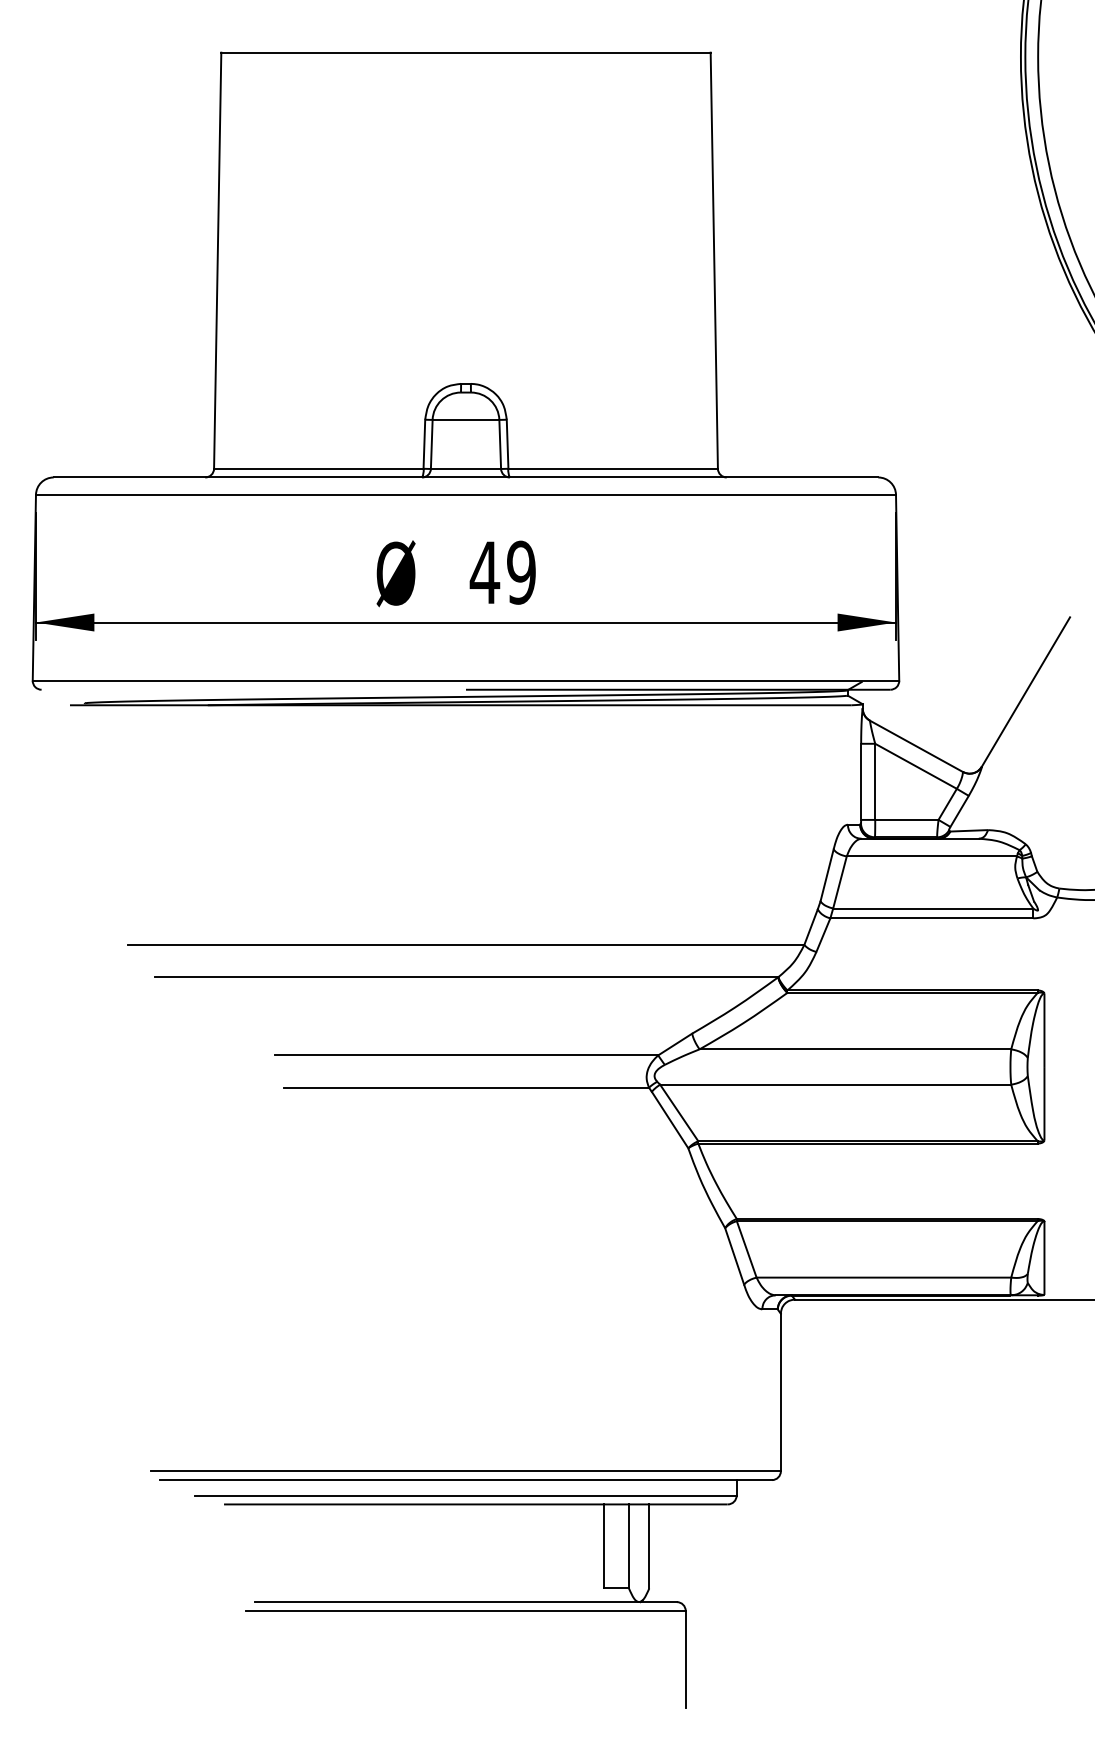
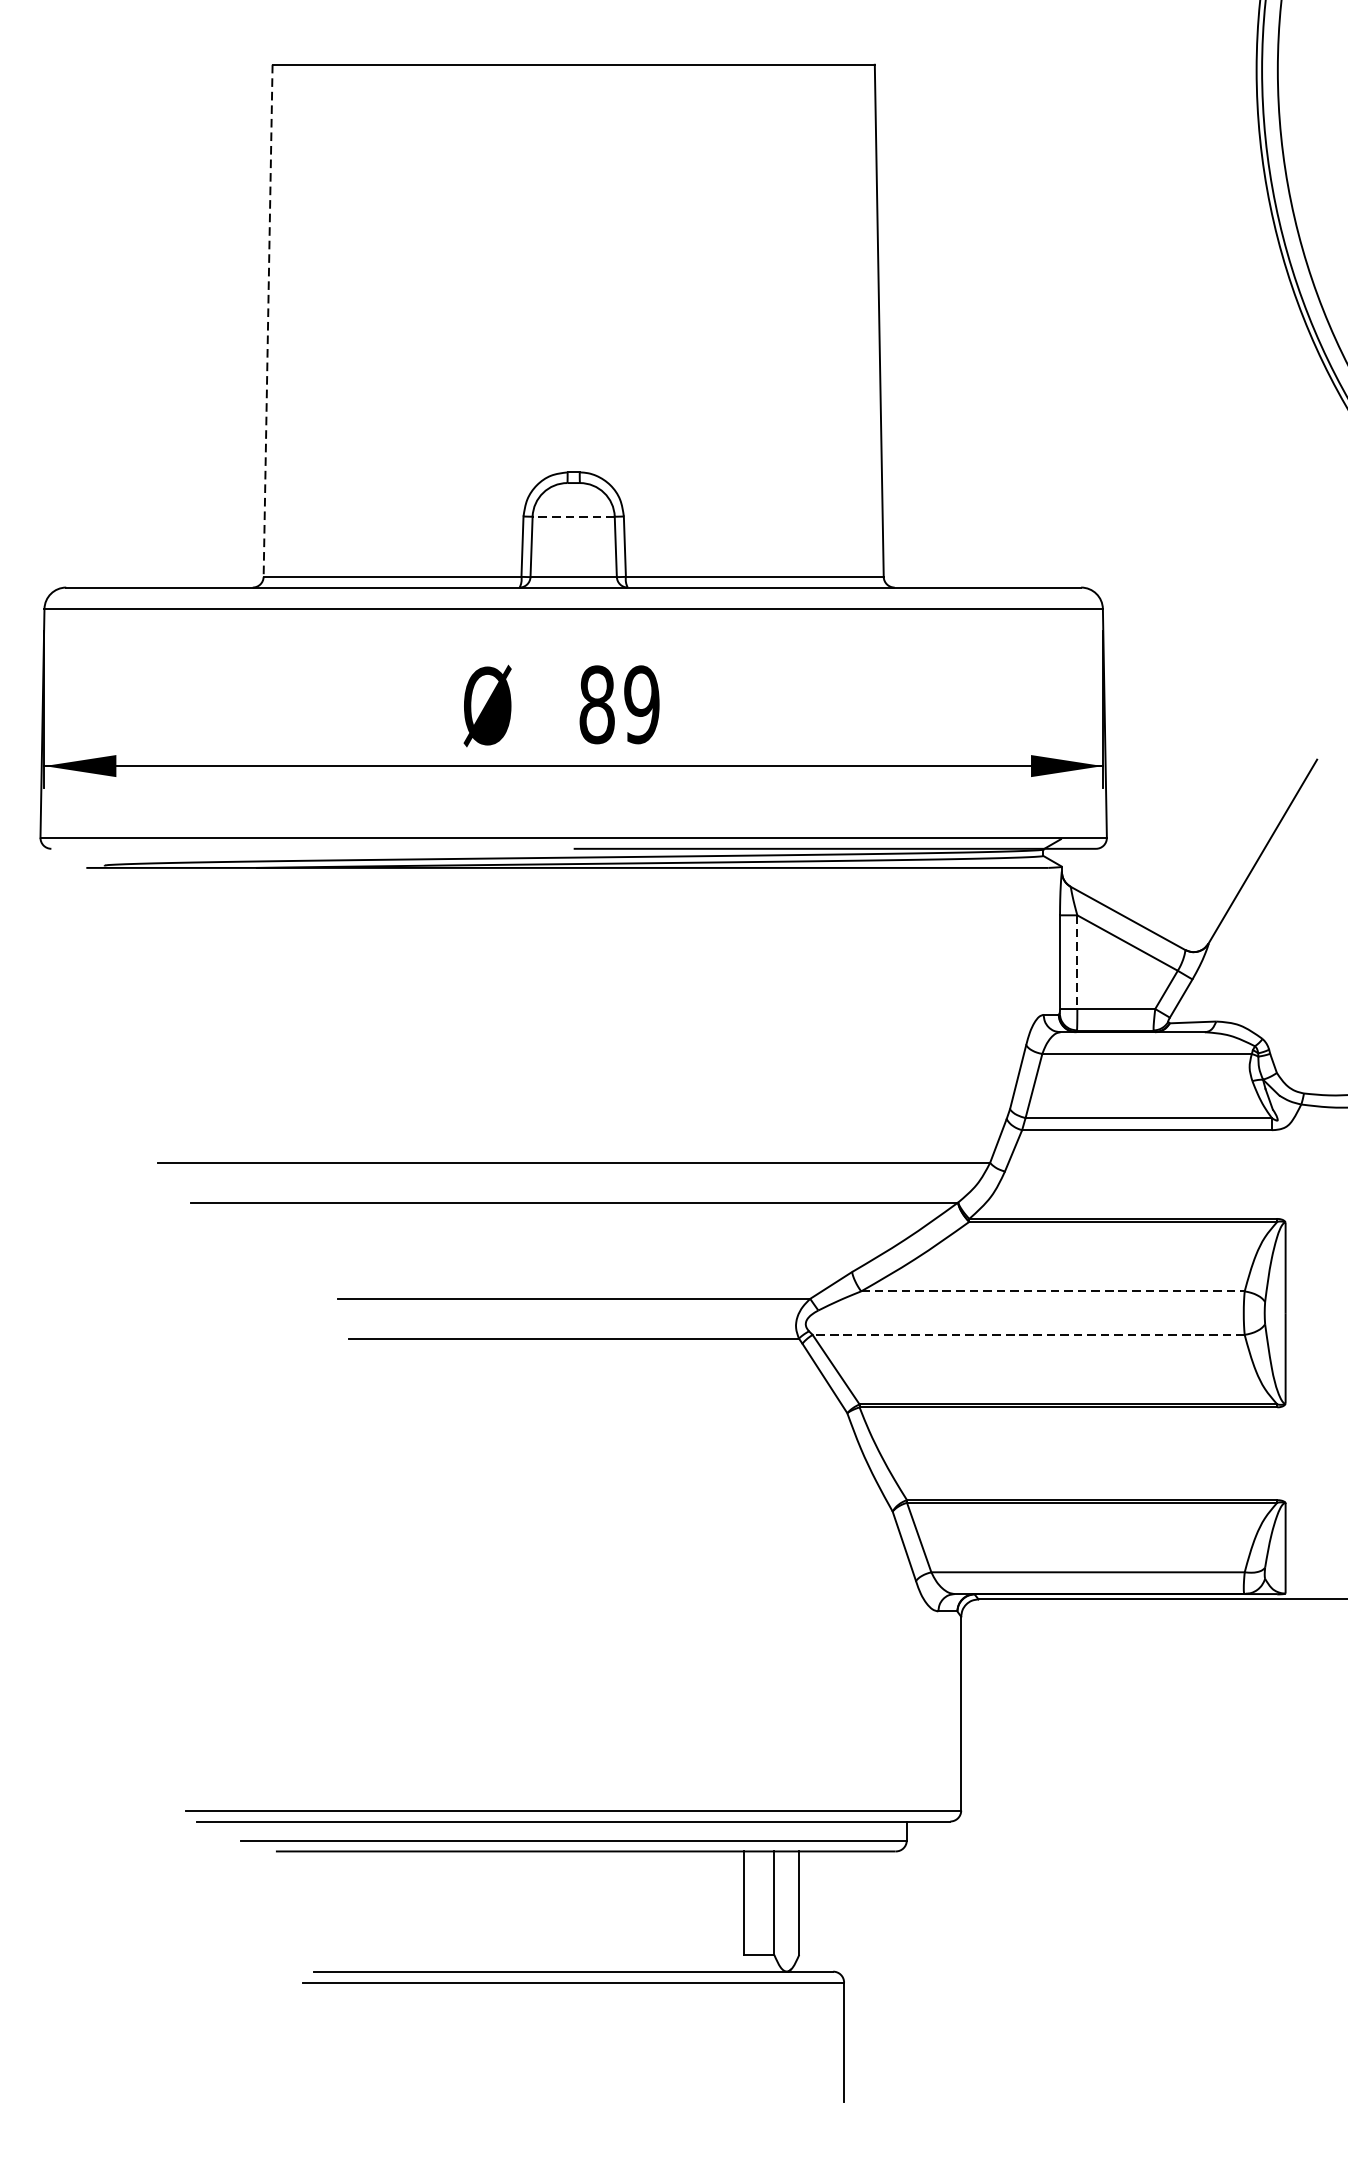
line: (217, 261) -> (267, 321), solid -> dashed
line: (465, 419) -> (573, 516), solid -> dashed
text: (484, 572) -> (596, 704), 49 -> 89
line: (875, 782) -> (1077, 962), solid -> dashed
line: (855, 1049) -> (1053, 1291), solid -> dashed
line: (835, 1084) -> (1028, 1334), solid -> dashed

